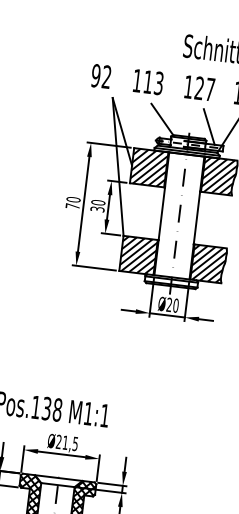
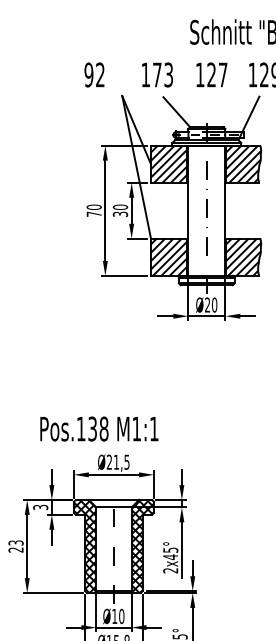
text: (101, 76) -> (94, 74), moved
text: (148, 81) -> (157, 74), 113 -> 173
line: (208, 127) -> (226, 114), removed

